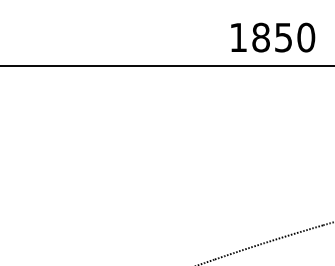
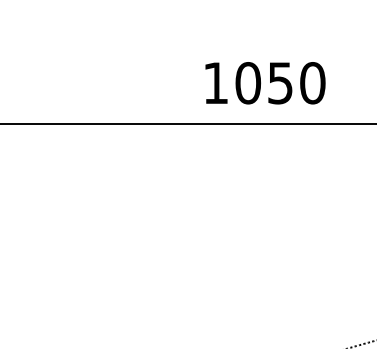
text: (261, 37) -> (248, 83), 1850 -> 1050

